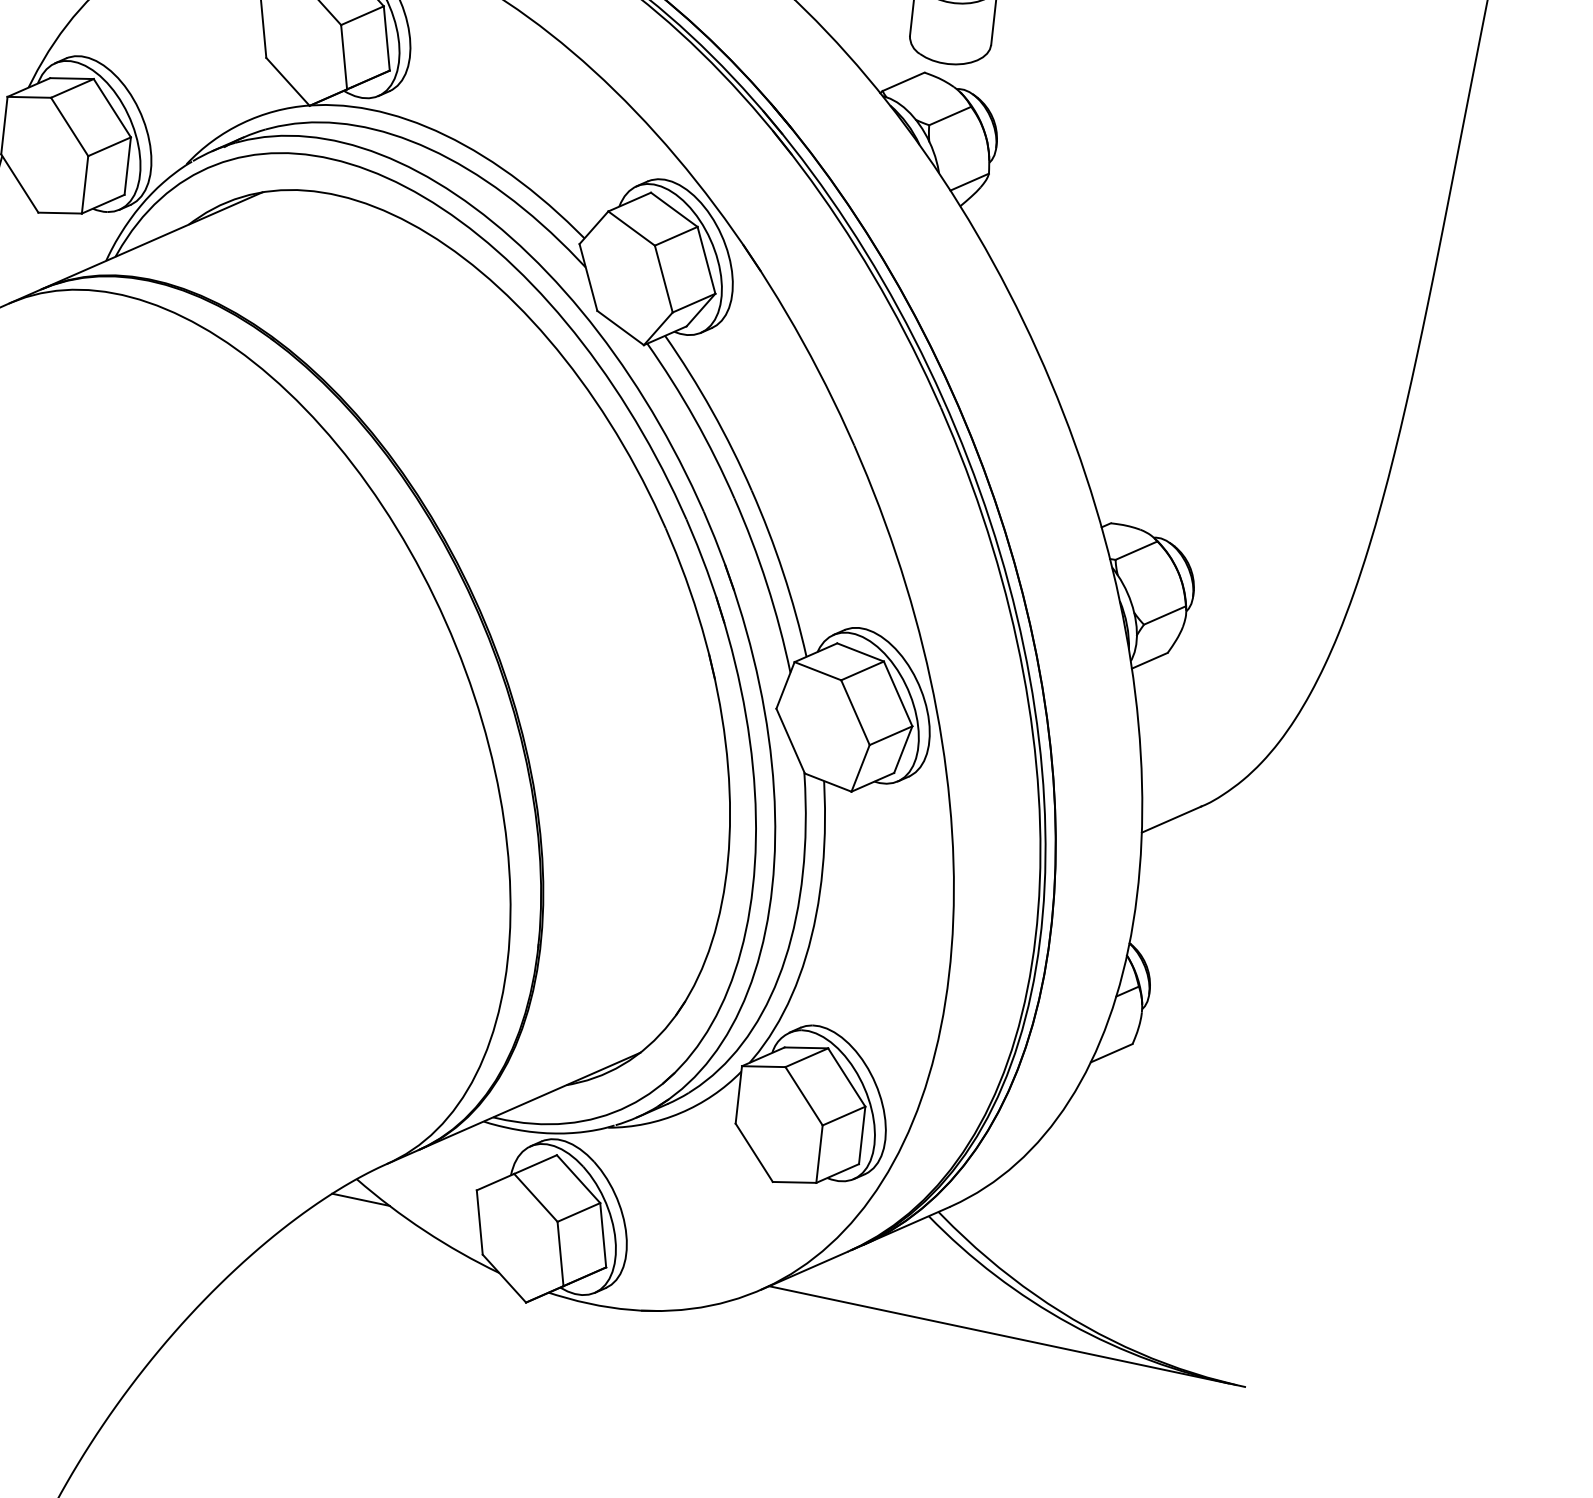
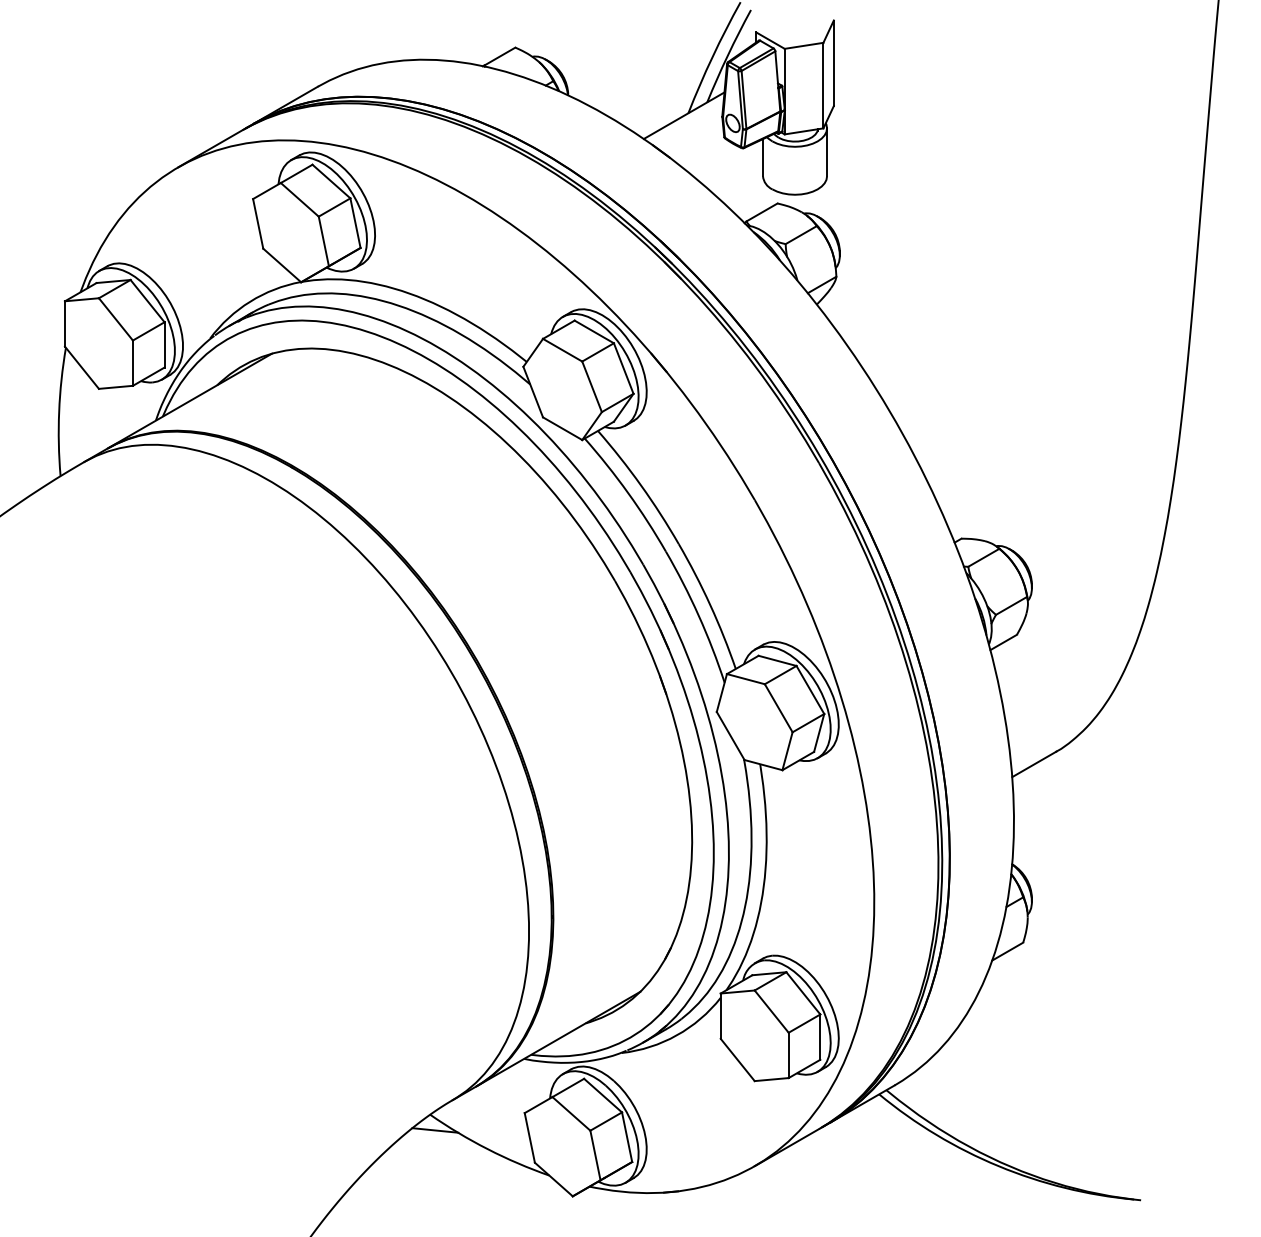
line: (998, 1334) -> (943, 1180), removed

